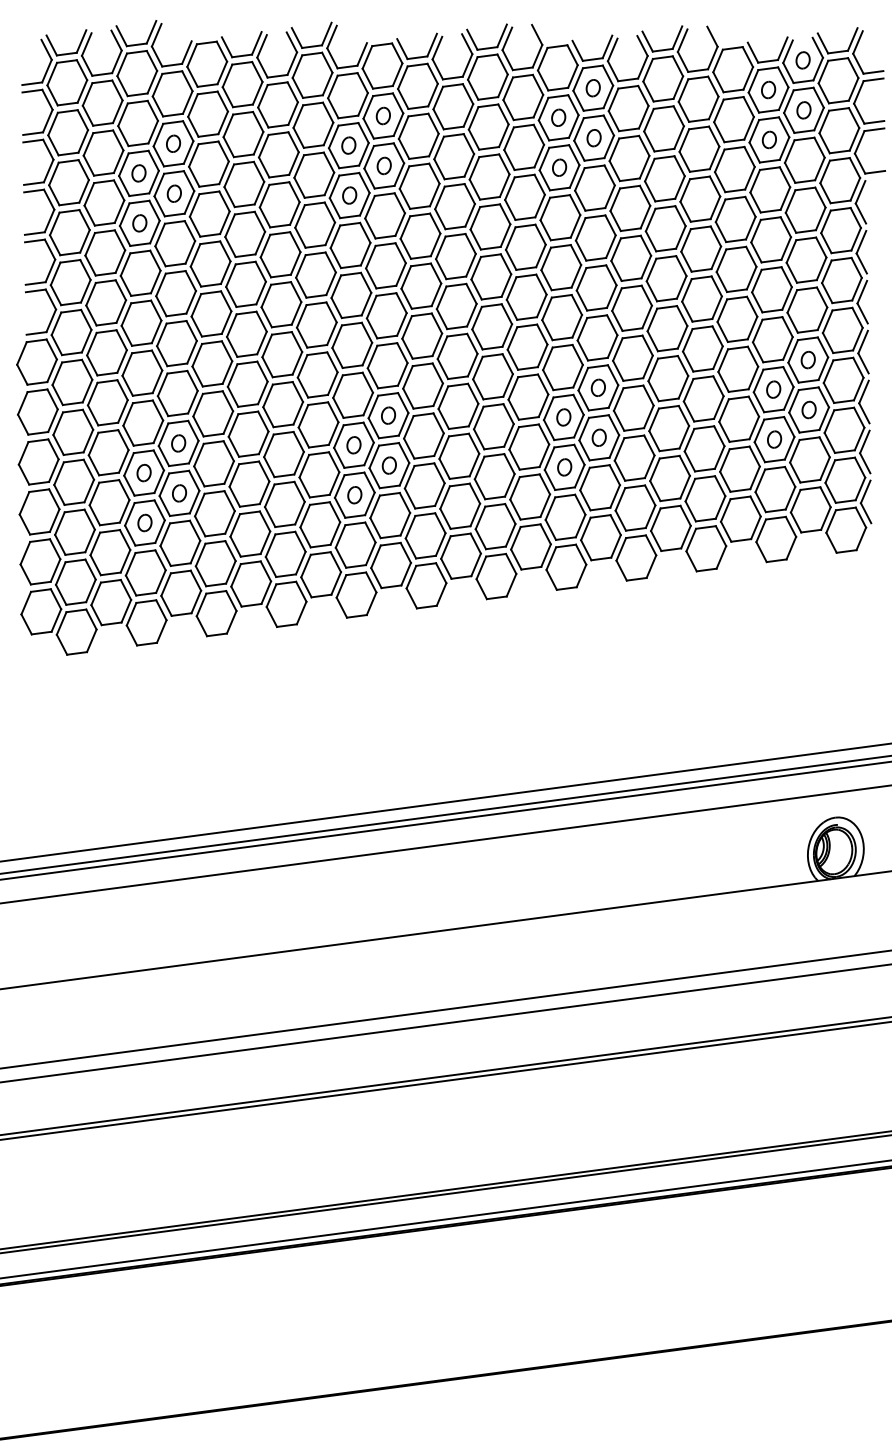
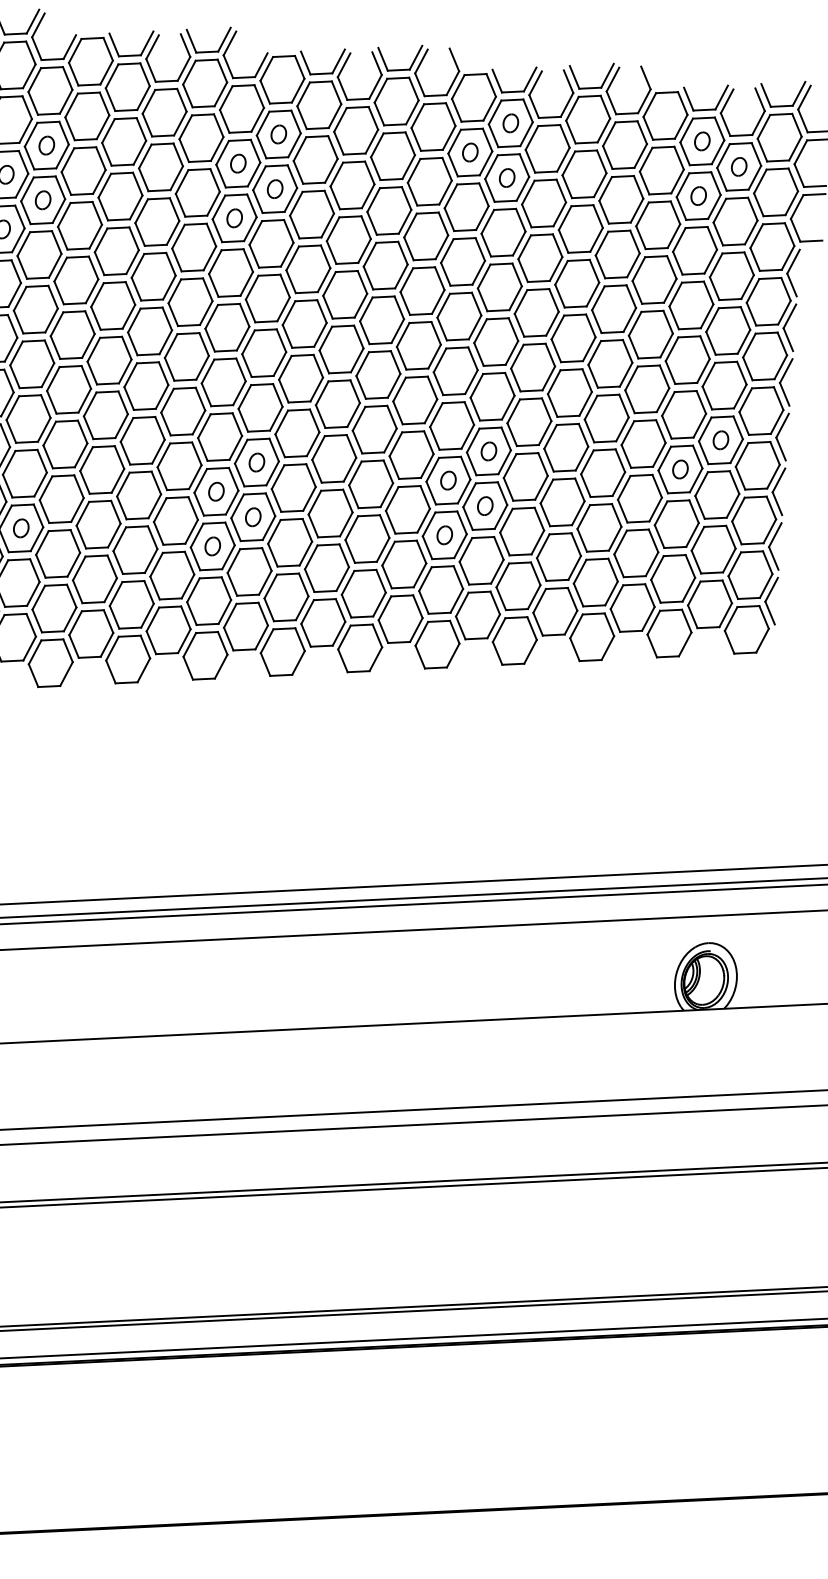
part: (802, 60) -> (742, 112), removed
part: (559, 167) -> (466, 206), removed
part: (808, 409) -> (716, 494), removed
part: (774, 439) -> (676, 524), removed
part: (178, 443) -> (24, 473), removed

